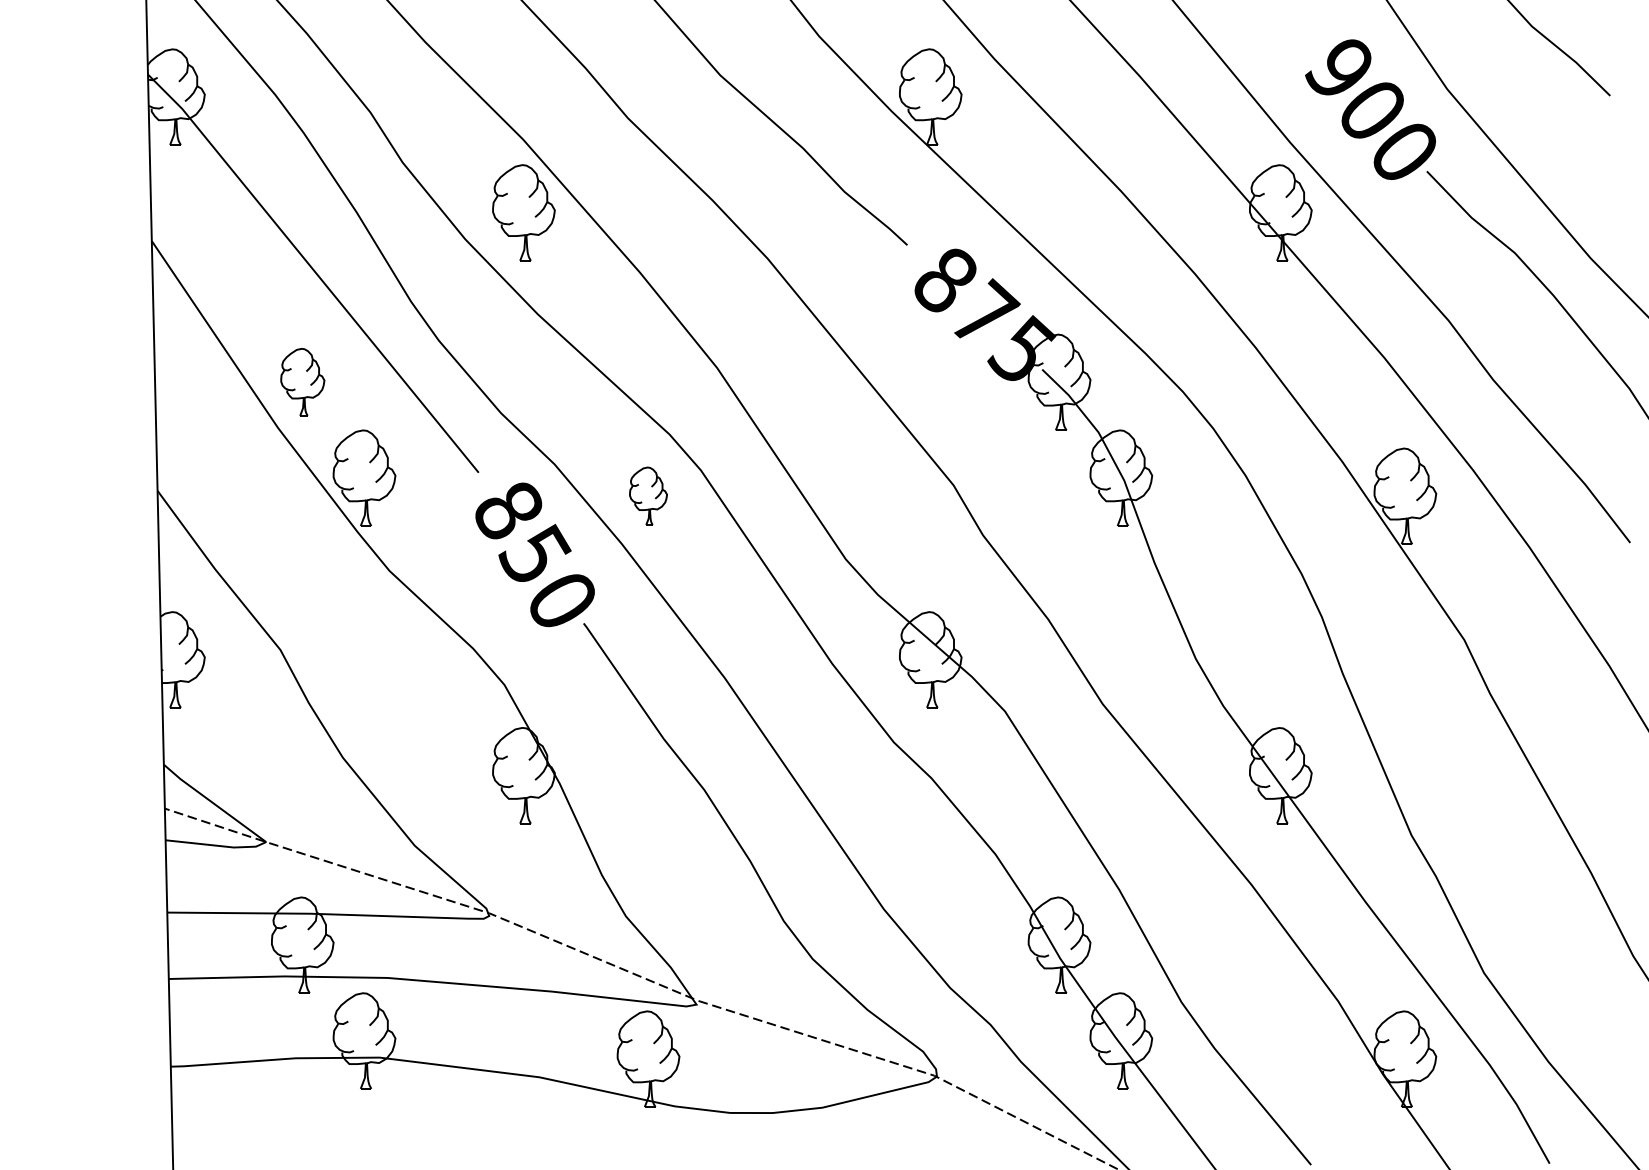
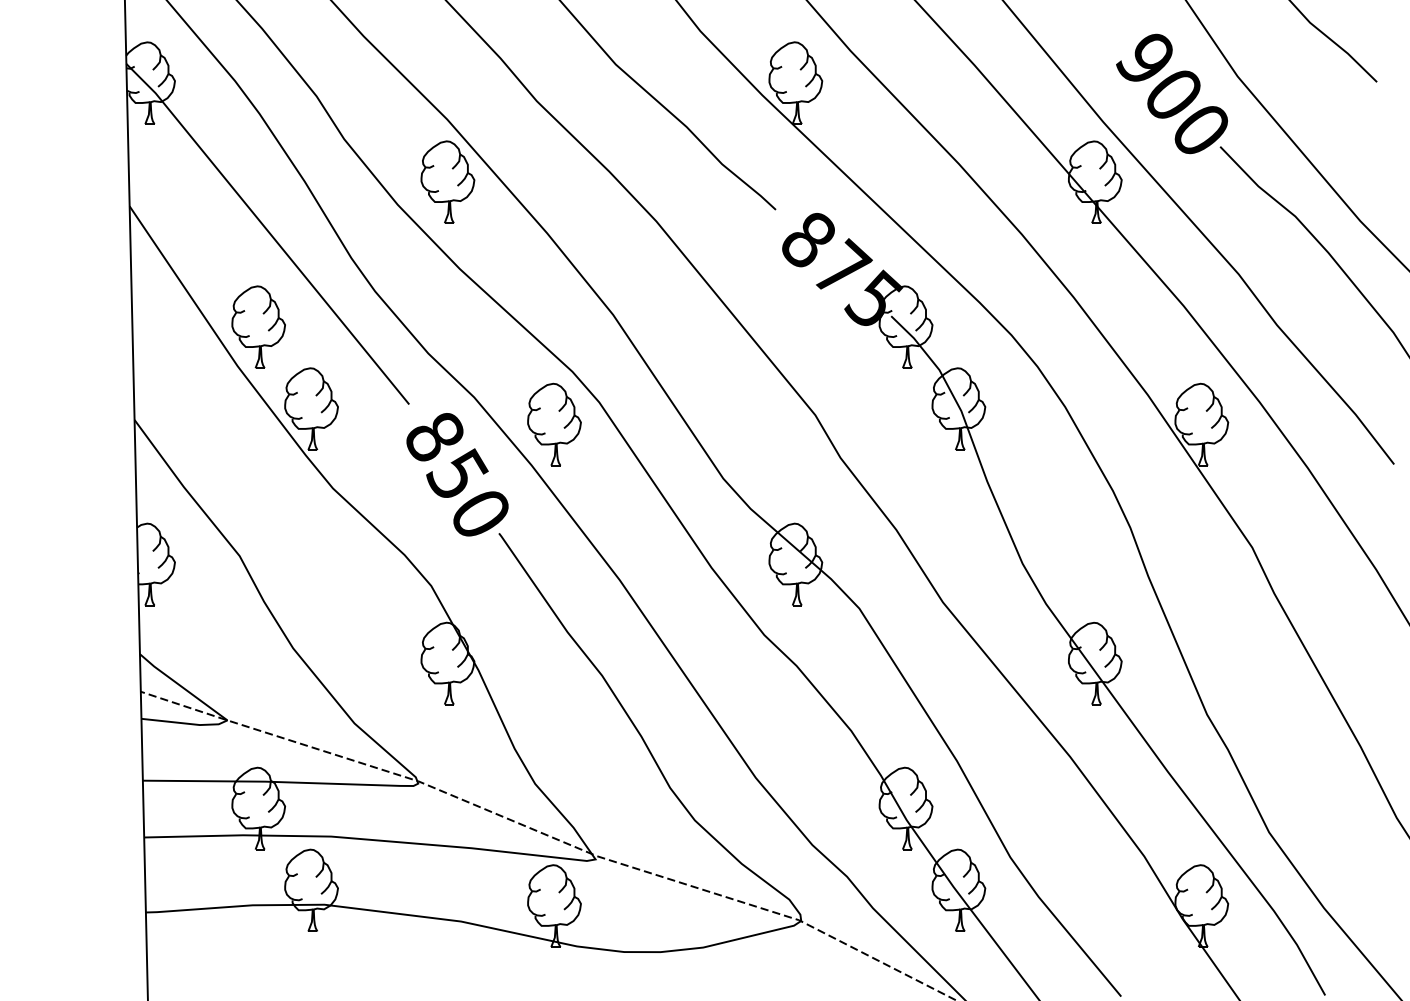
part: (302, 381) -> (258, 326), size x1.43
part: (648, 495) -> (554, 423), size x1.67

